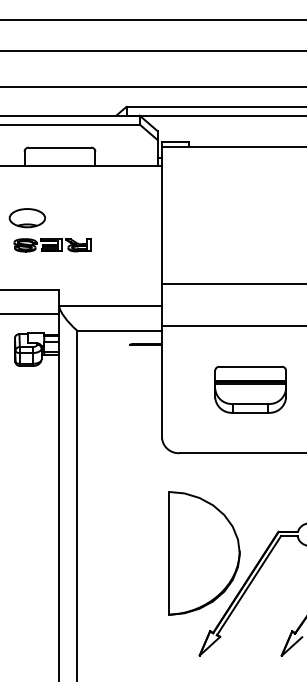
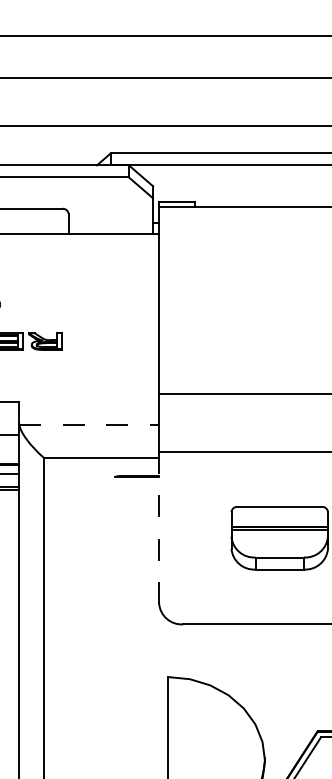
line: (111, 306) -> (90, 424), solid -> dashed
line: (161, 382) -> (158, 528), solid -> dashed

